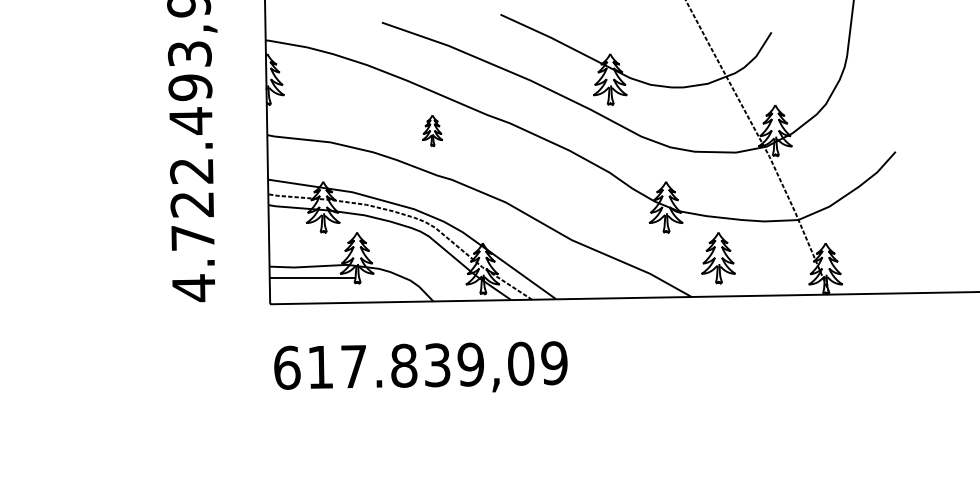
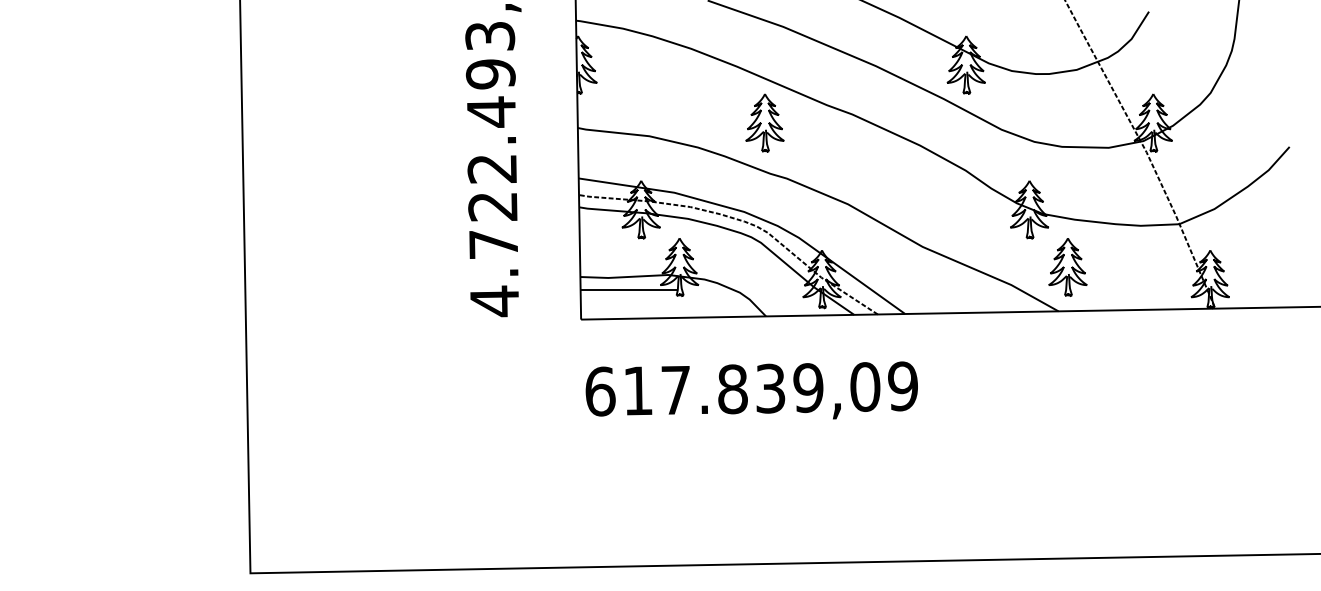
part: (432, 130) -> (764, 122), size x1.67
part: (718, 258) -> (1067, 267), moved

